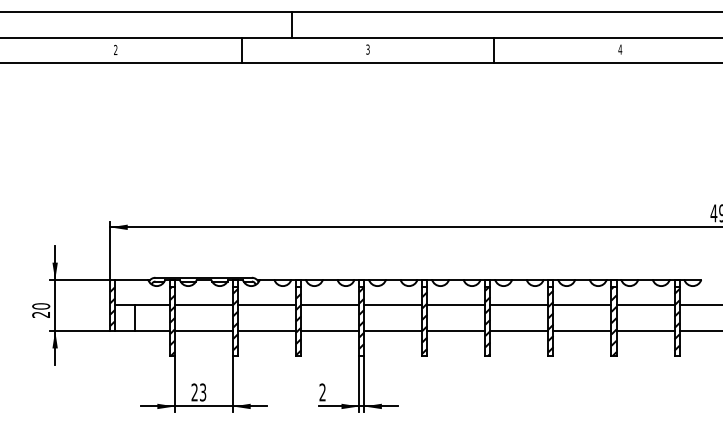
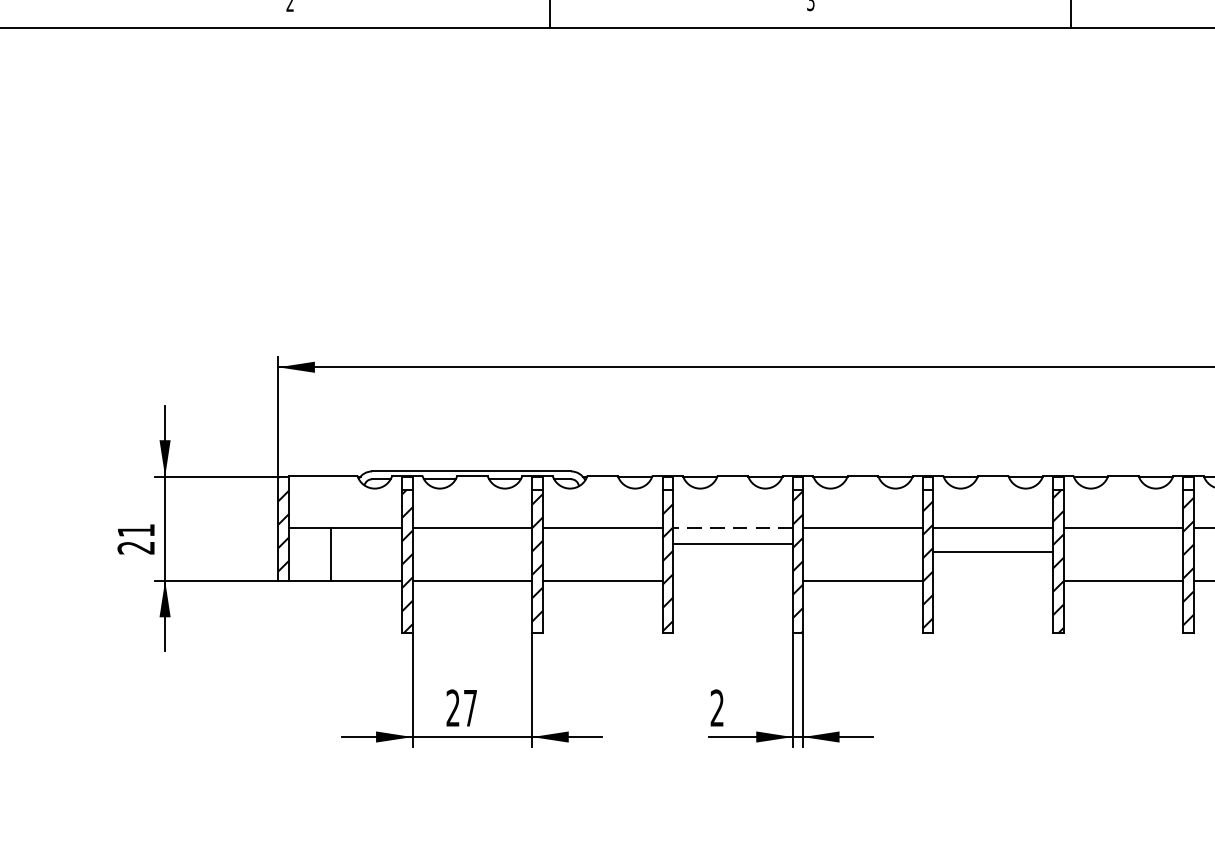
line: (329, 305) -> (731, 528), solid -> dashed
text: (41, 306) -> (136, 530), 20 -> 21
line: (330, 330) -> (733, 543), moved
line: (456, 330) -> (993, 551), moved
text: (203, 392) -> (471, 708), 23 -> 27

